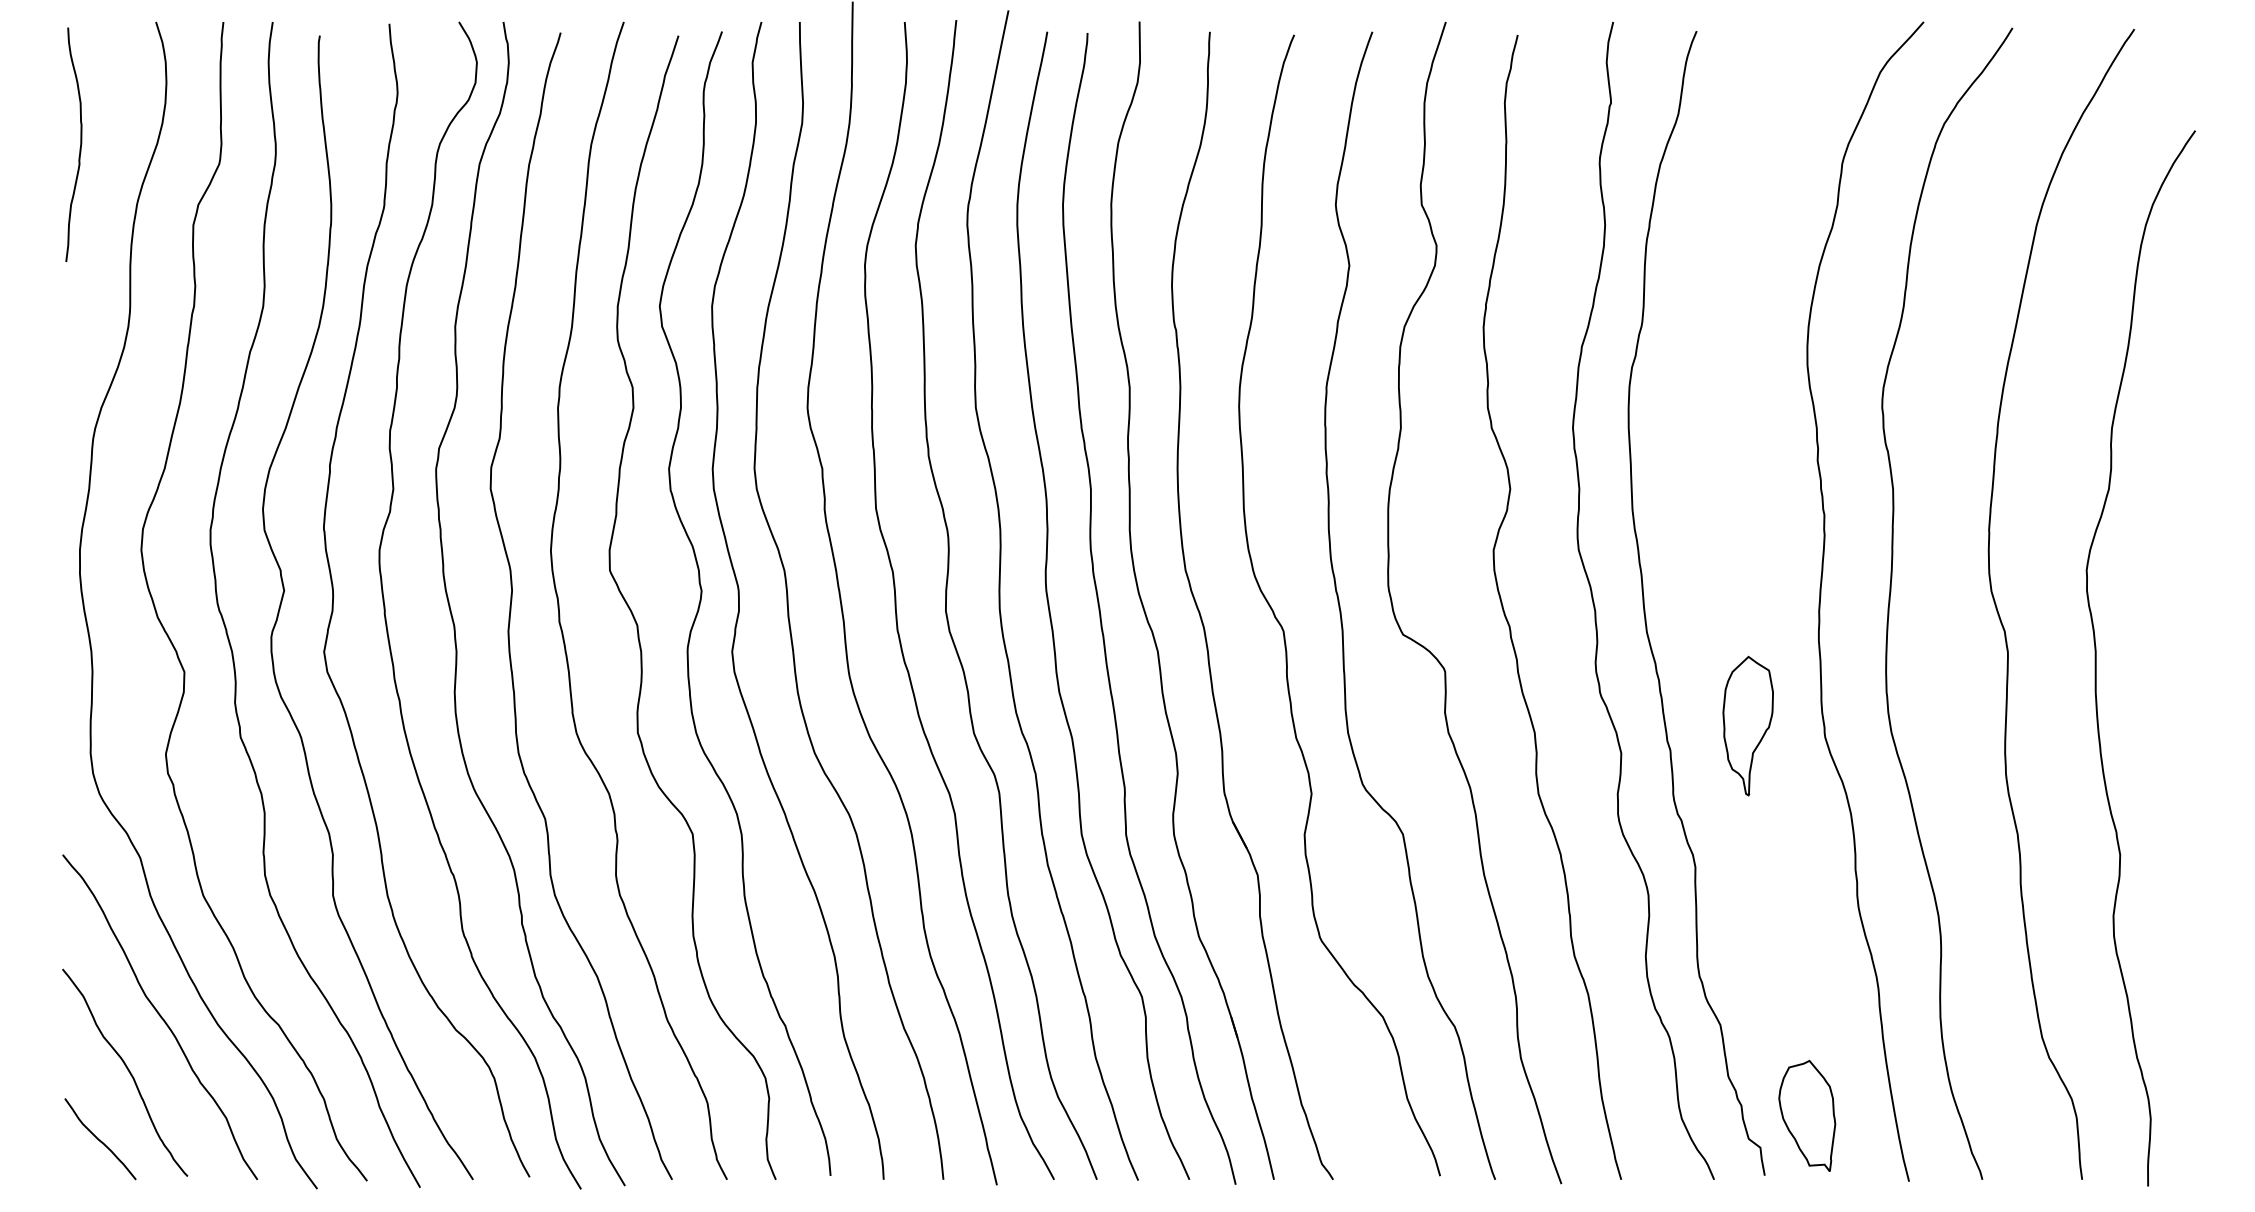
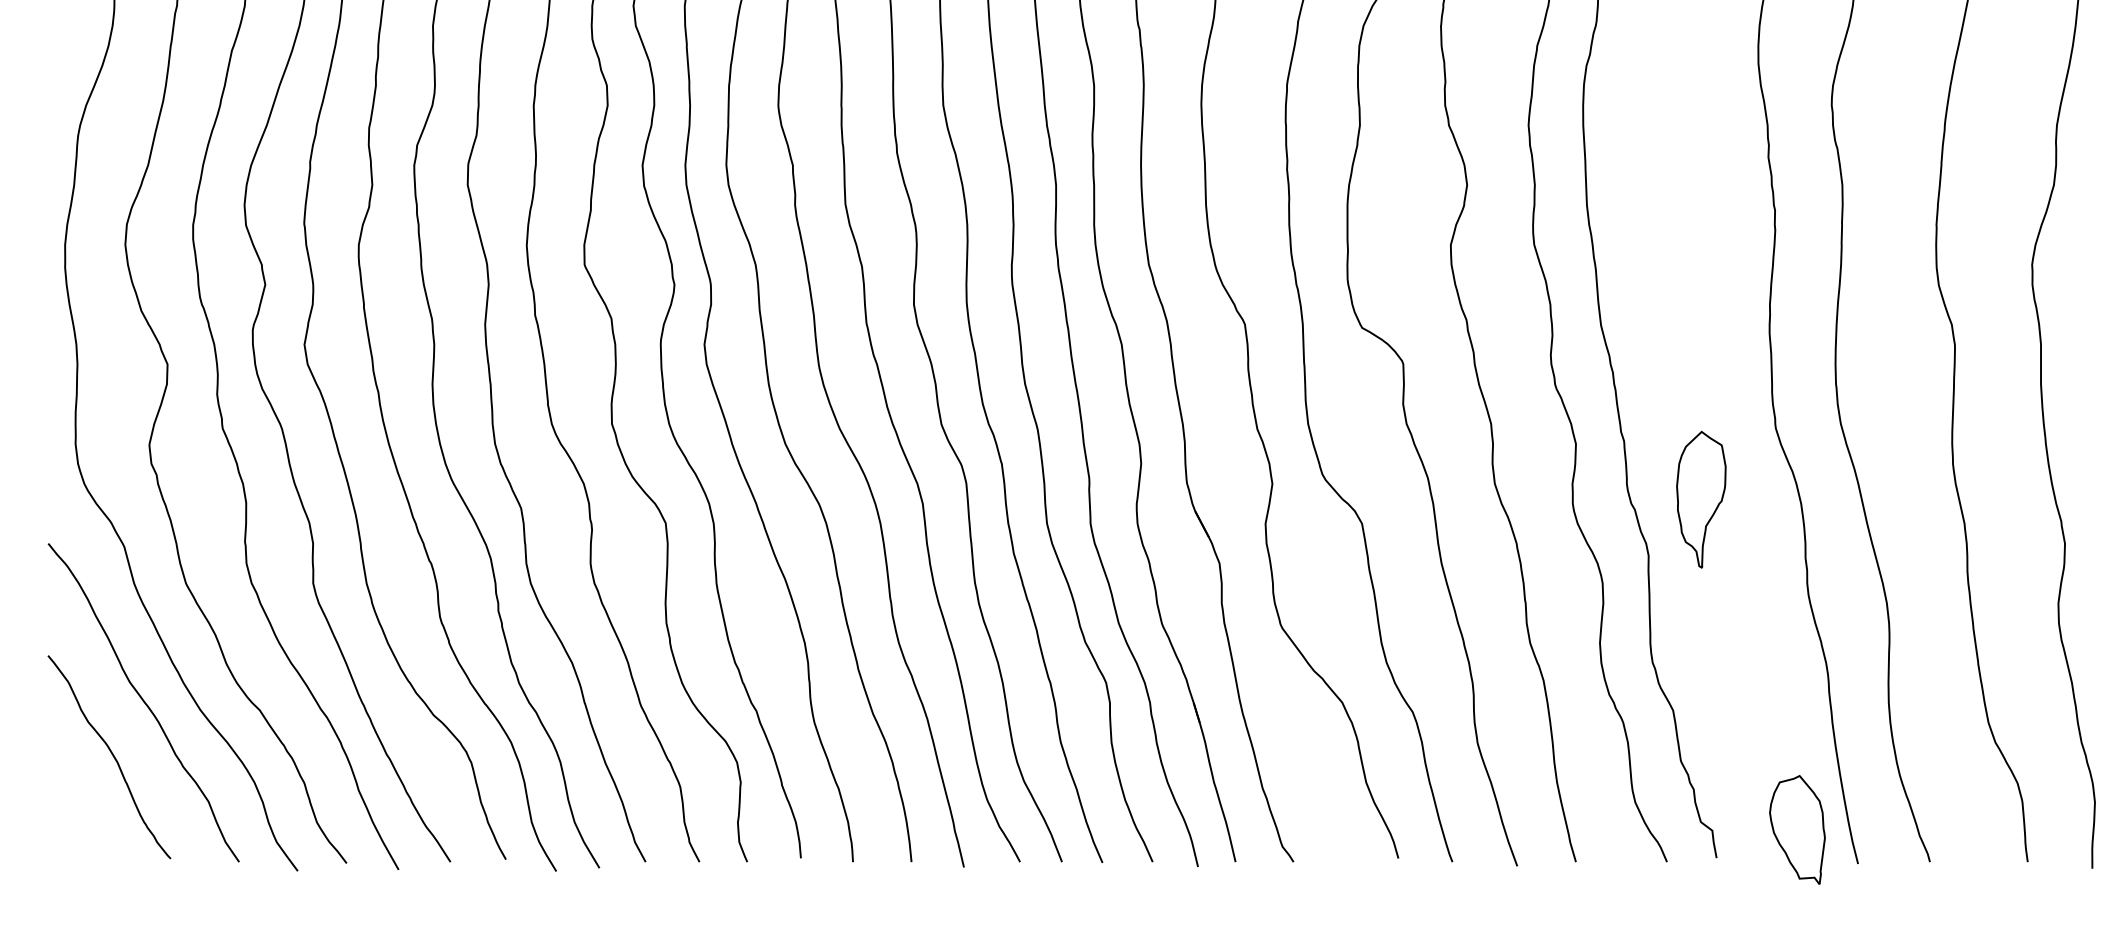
part: (1747, 725) -> (1700, 499), moved
part: (1807, 1115) -> (1797, 829), moved
curve: (100, 1139) -> (85, 822), removed

